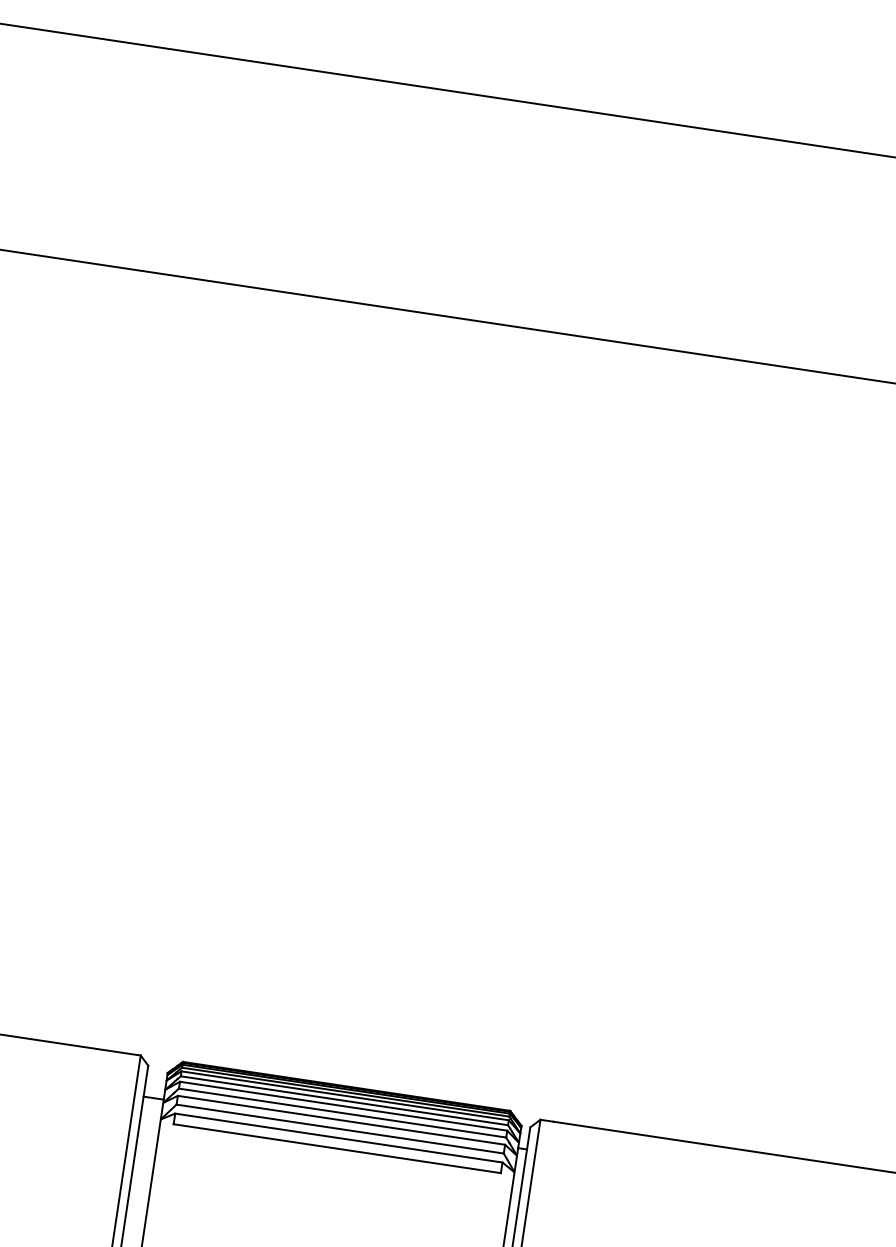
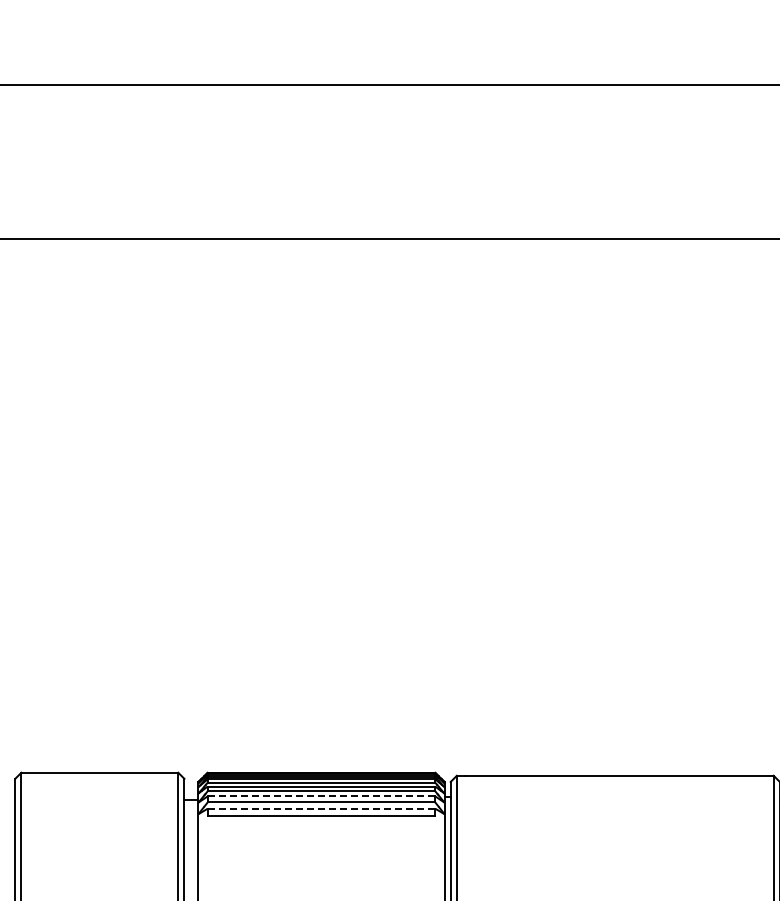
line: (341, 1120) -> (321, 796), solid -> dashed
line: (338, 1137) -> (321, 808), solid -> dashed

